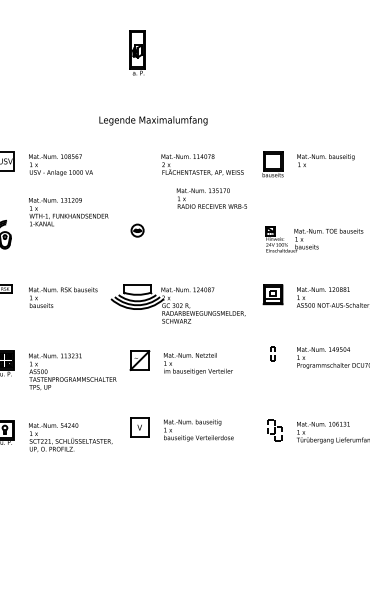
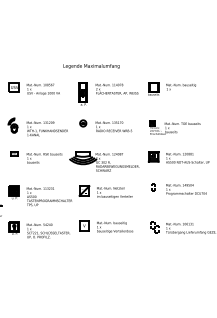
part: (136, 51) -> (82, 93), moved
text: (211, 198) -> (113, 126), moved
text: (66, 211) -> (46, 128), moved

